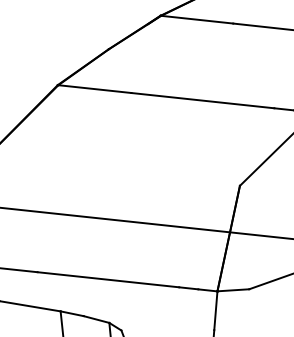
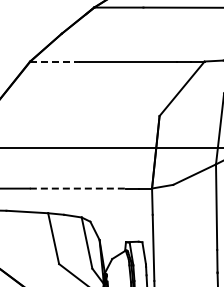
line: (95, 89) -> (55, 61), solid -> dashed
line: (109, 279) -> (78, 188), solid -> dashed

